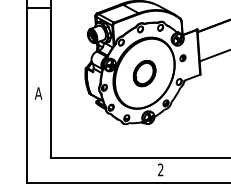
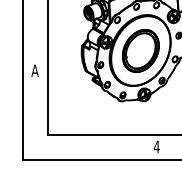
part: (144, 73) -> (140, 50), size x1.67
text: (160, 169) -> (156, 146), 2 -> 4

